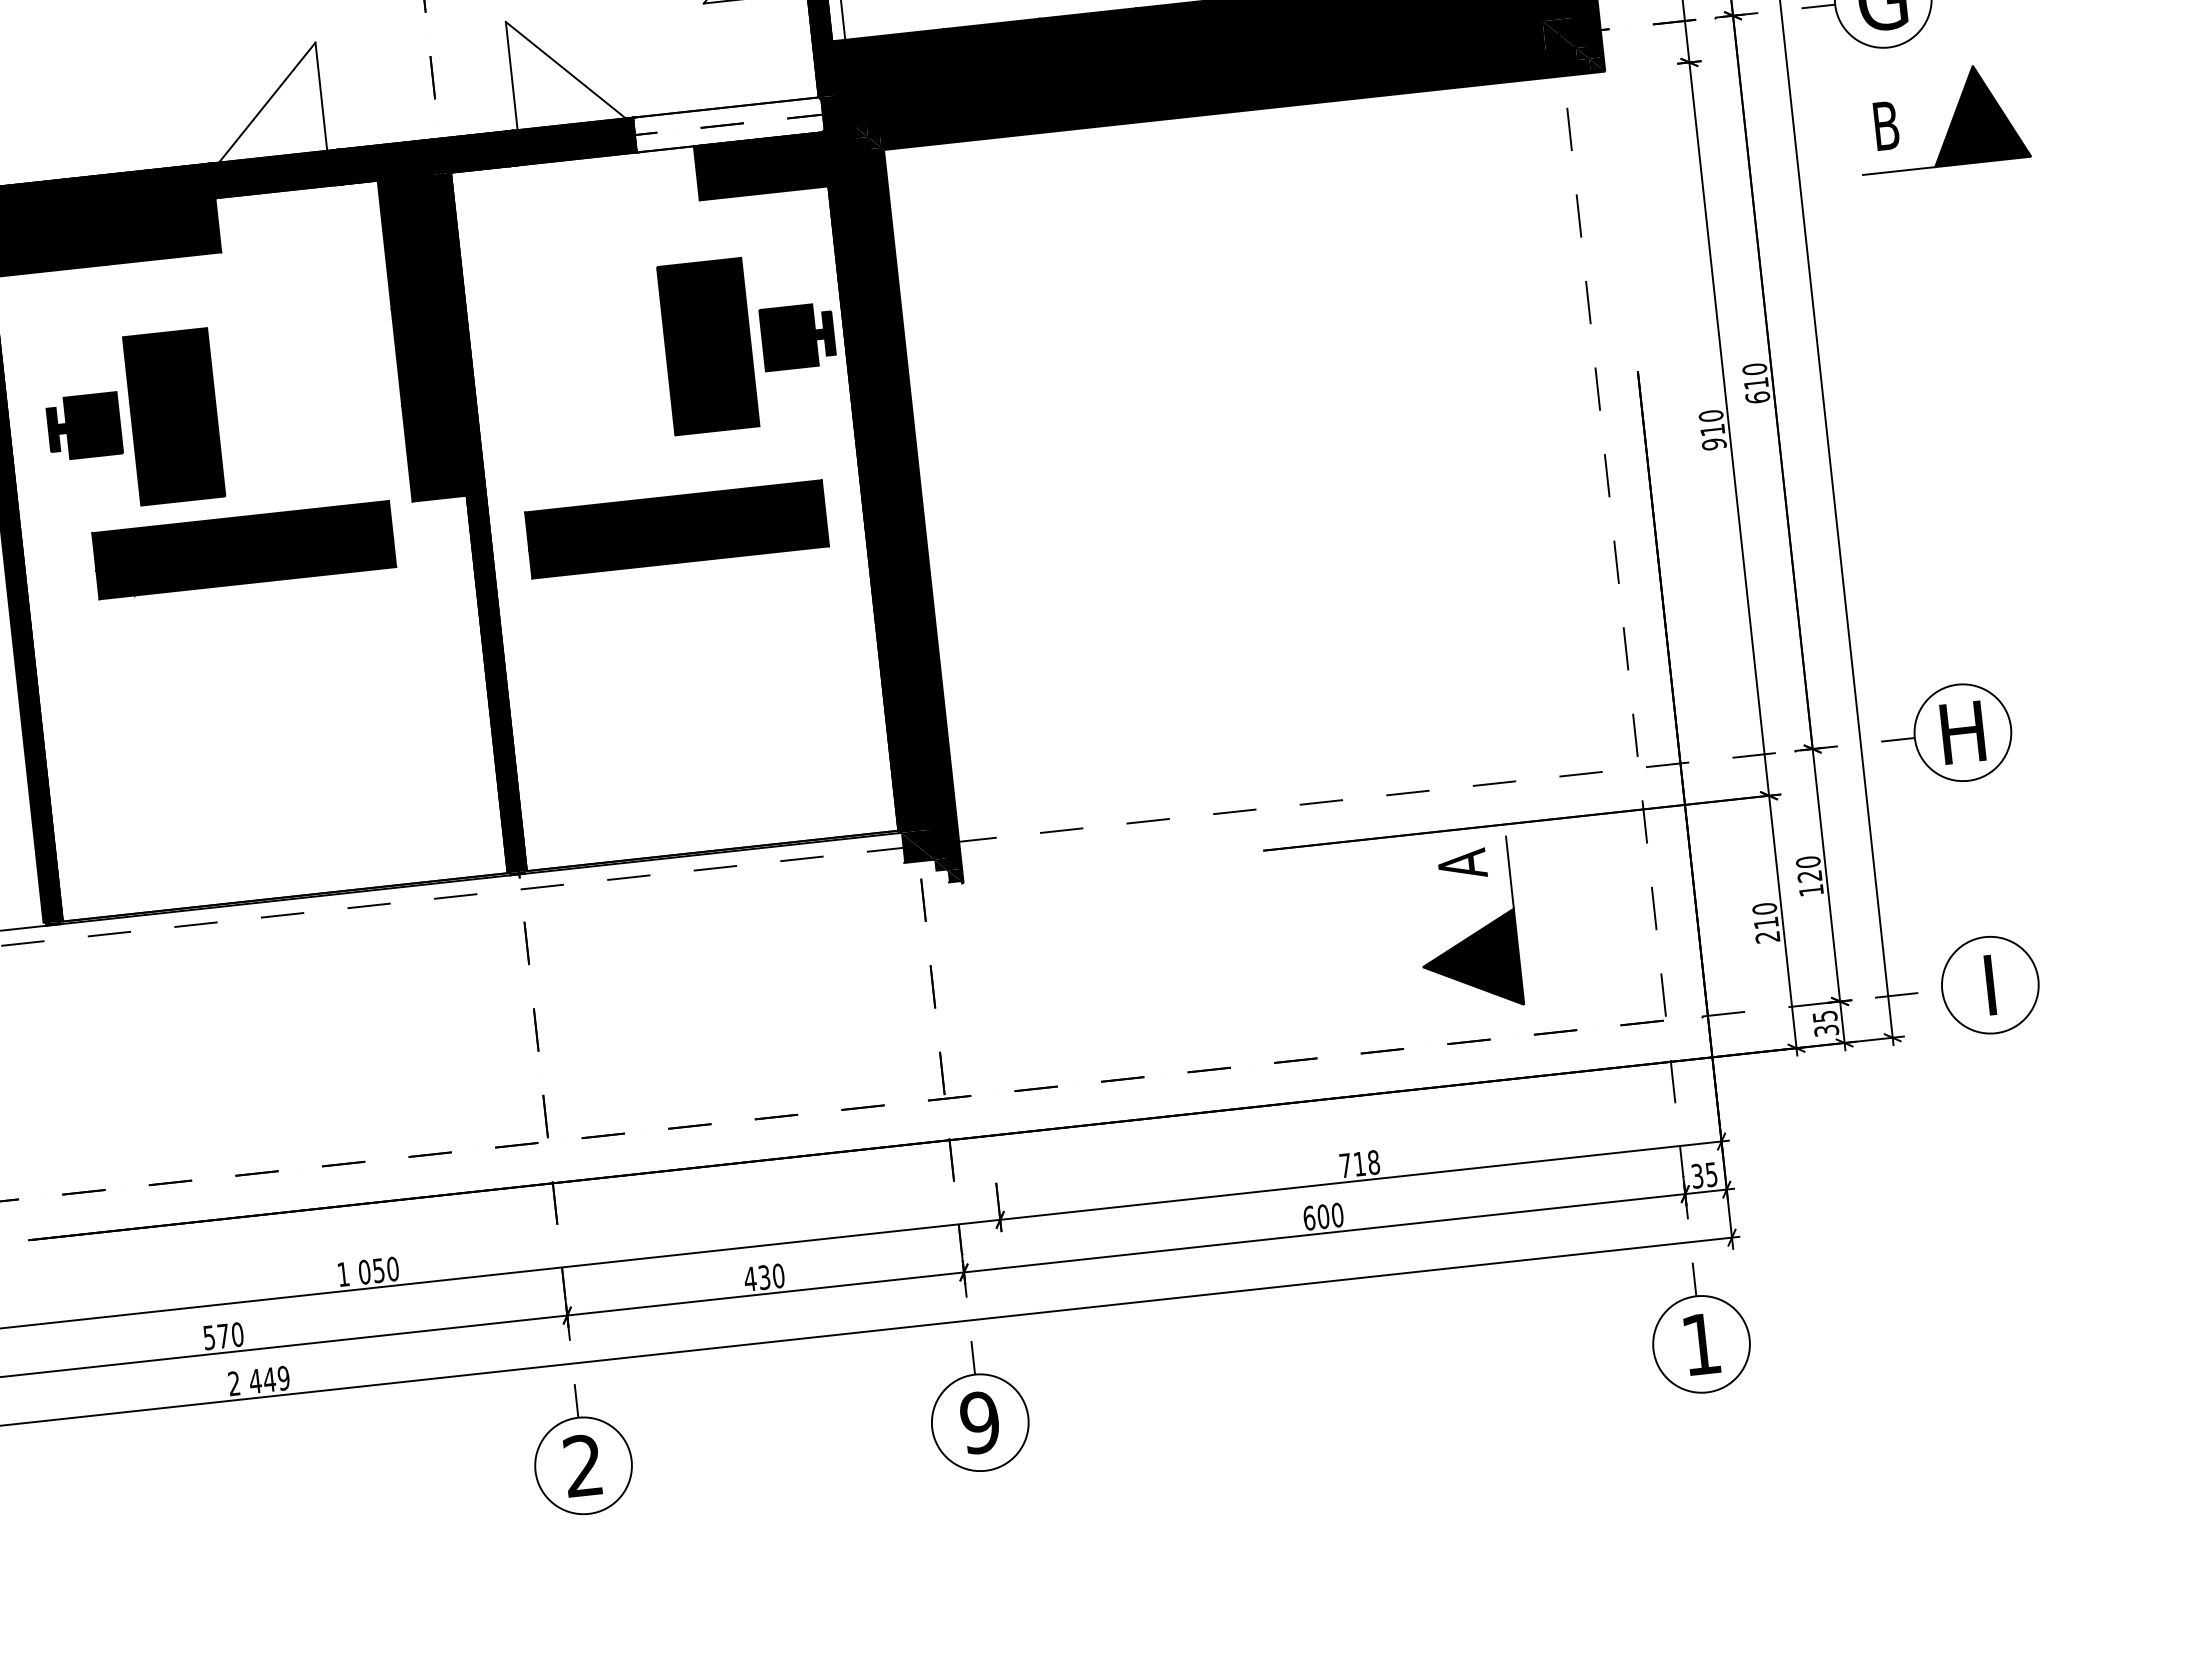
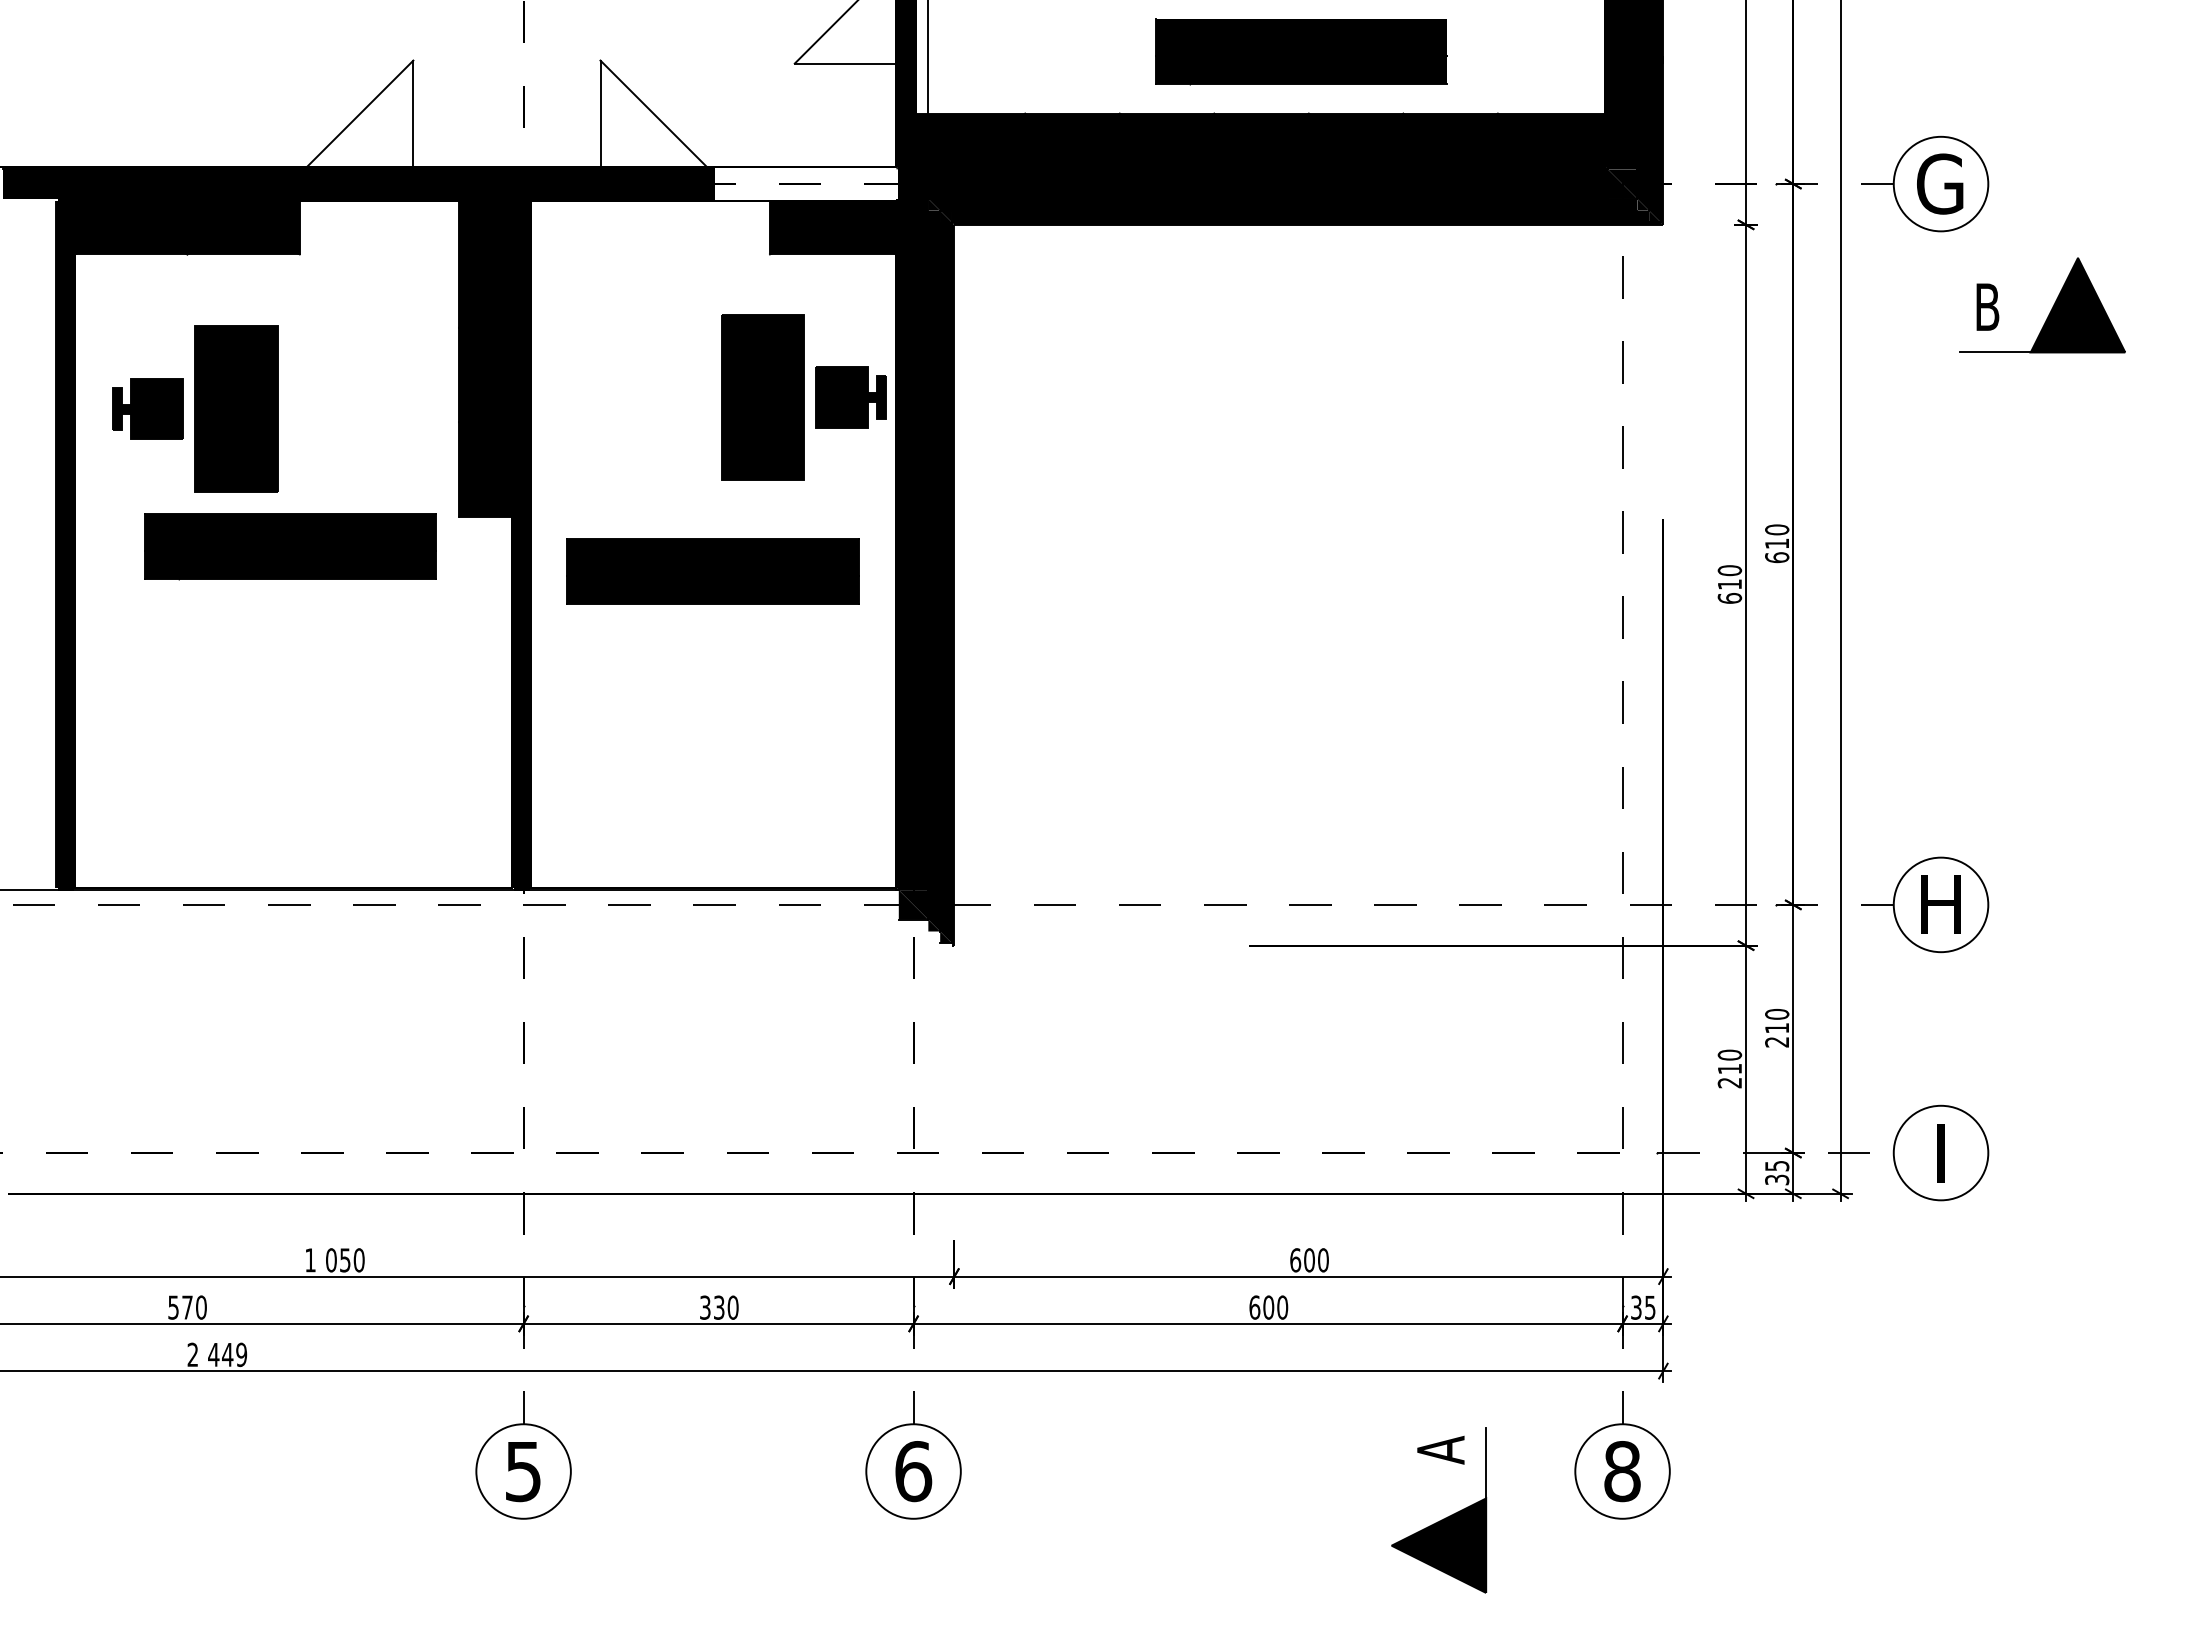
part: (1950, 122) -> (2050, 310), moved
text: (1713, 444) -> (1729, 598), 910 -> 610
text: (1809, 883) -> (1776, 1035), 120 -> 210
part: (1472, 933) -> (1443, 1518), moved
text: (1359, 1164) -> (1309, 1260), 718 -> 600
text: (750, 1278) -> (705, 1307), 430 -> 330
text: (1701, 1344) -> (1622, 1471), 1 -> 8
text: (980, 1422) -> (913, 1471), 9 -> 6
text: (582, 1465) -> (522, 1471), 2 -> 5

